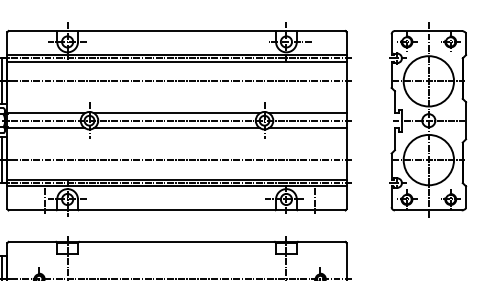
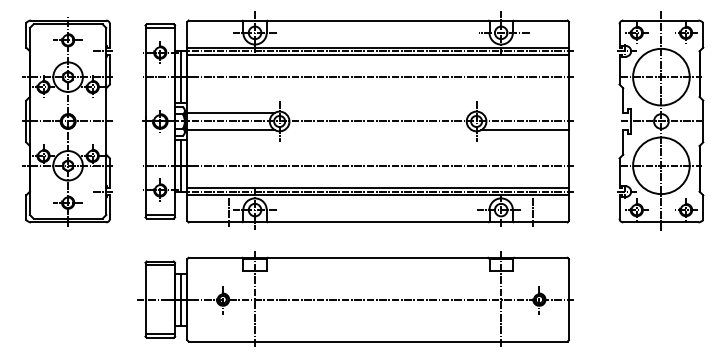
line: (176, 112) -> (377, 112), removed
line: (307, 112) -> (524, 112), removed
line: (176, 128) -> (377, 130), removed

